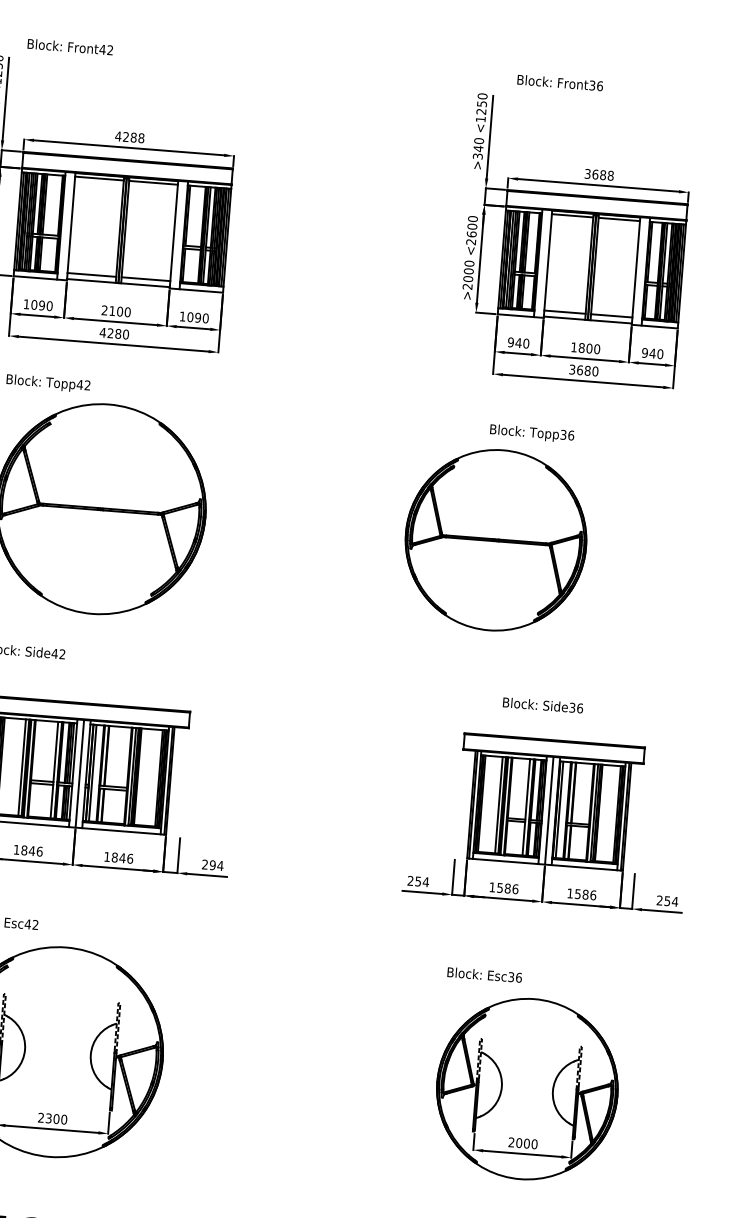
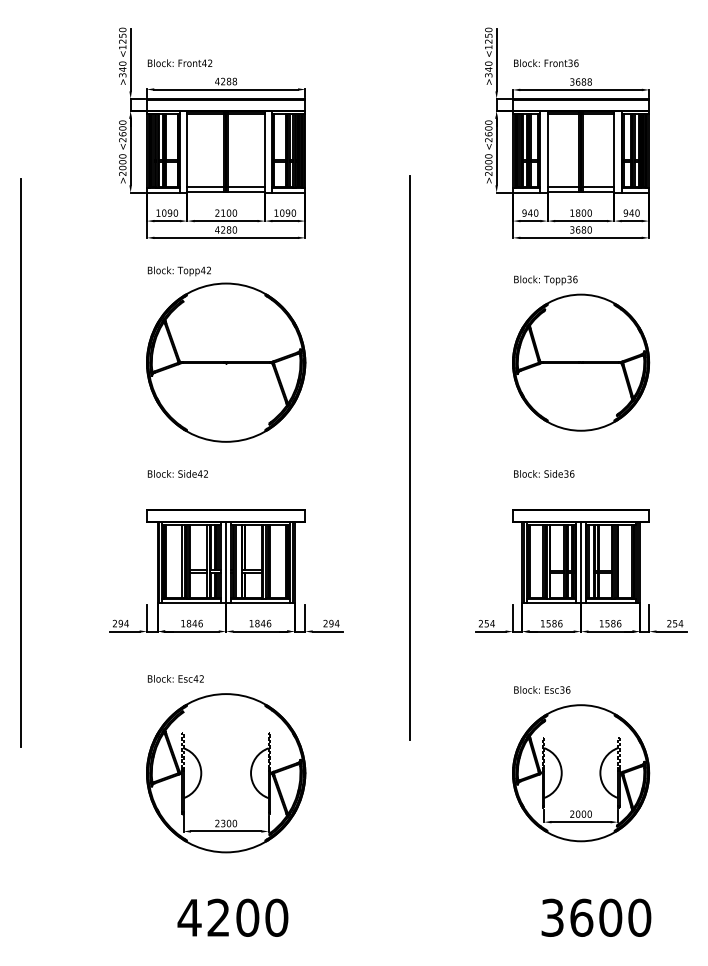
text: (69, 47) -> (179, 63), moved
text: (560, 83) -> (546, 63), moved
part: (496, 540) -> (581, 362), moved
line: (334, 653) -> (410, 457), added
text: (543, 704) -> (544, 473), moved

